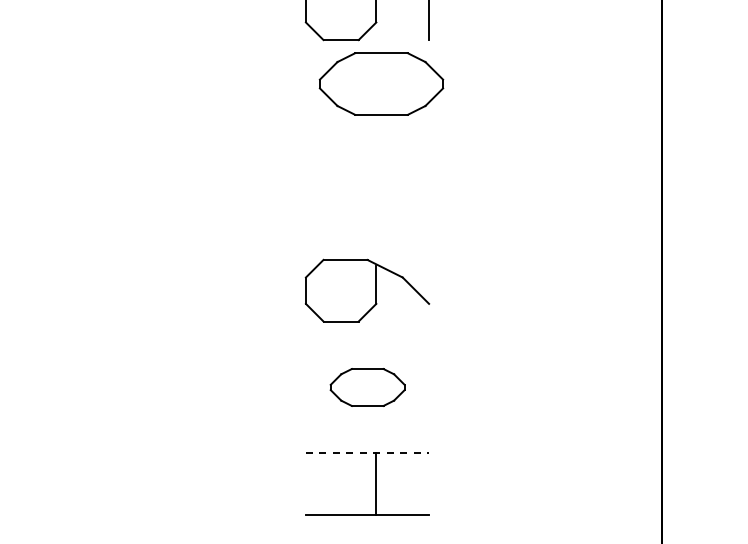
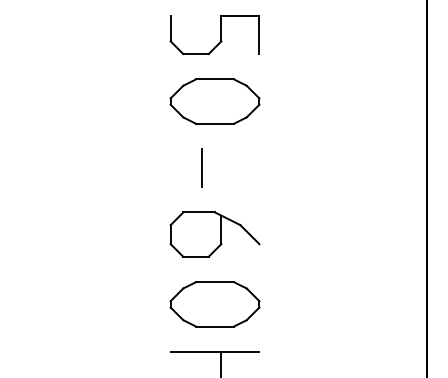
part: (381, 83) -> (215, 101), moved
line: (349, 198) -> (202, 168), added
part: (367, 387) -> (215, 304), size x1.67
line: (367, 453) -> (215, 351), dashed -> solid

